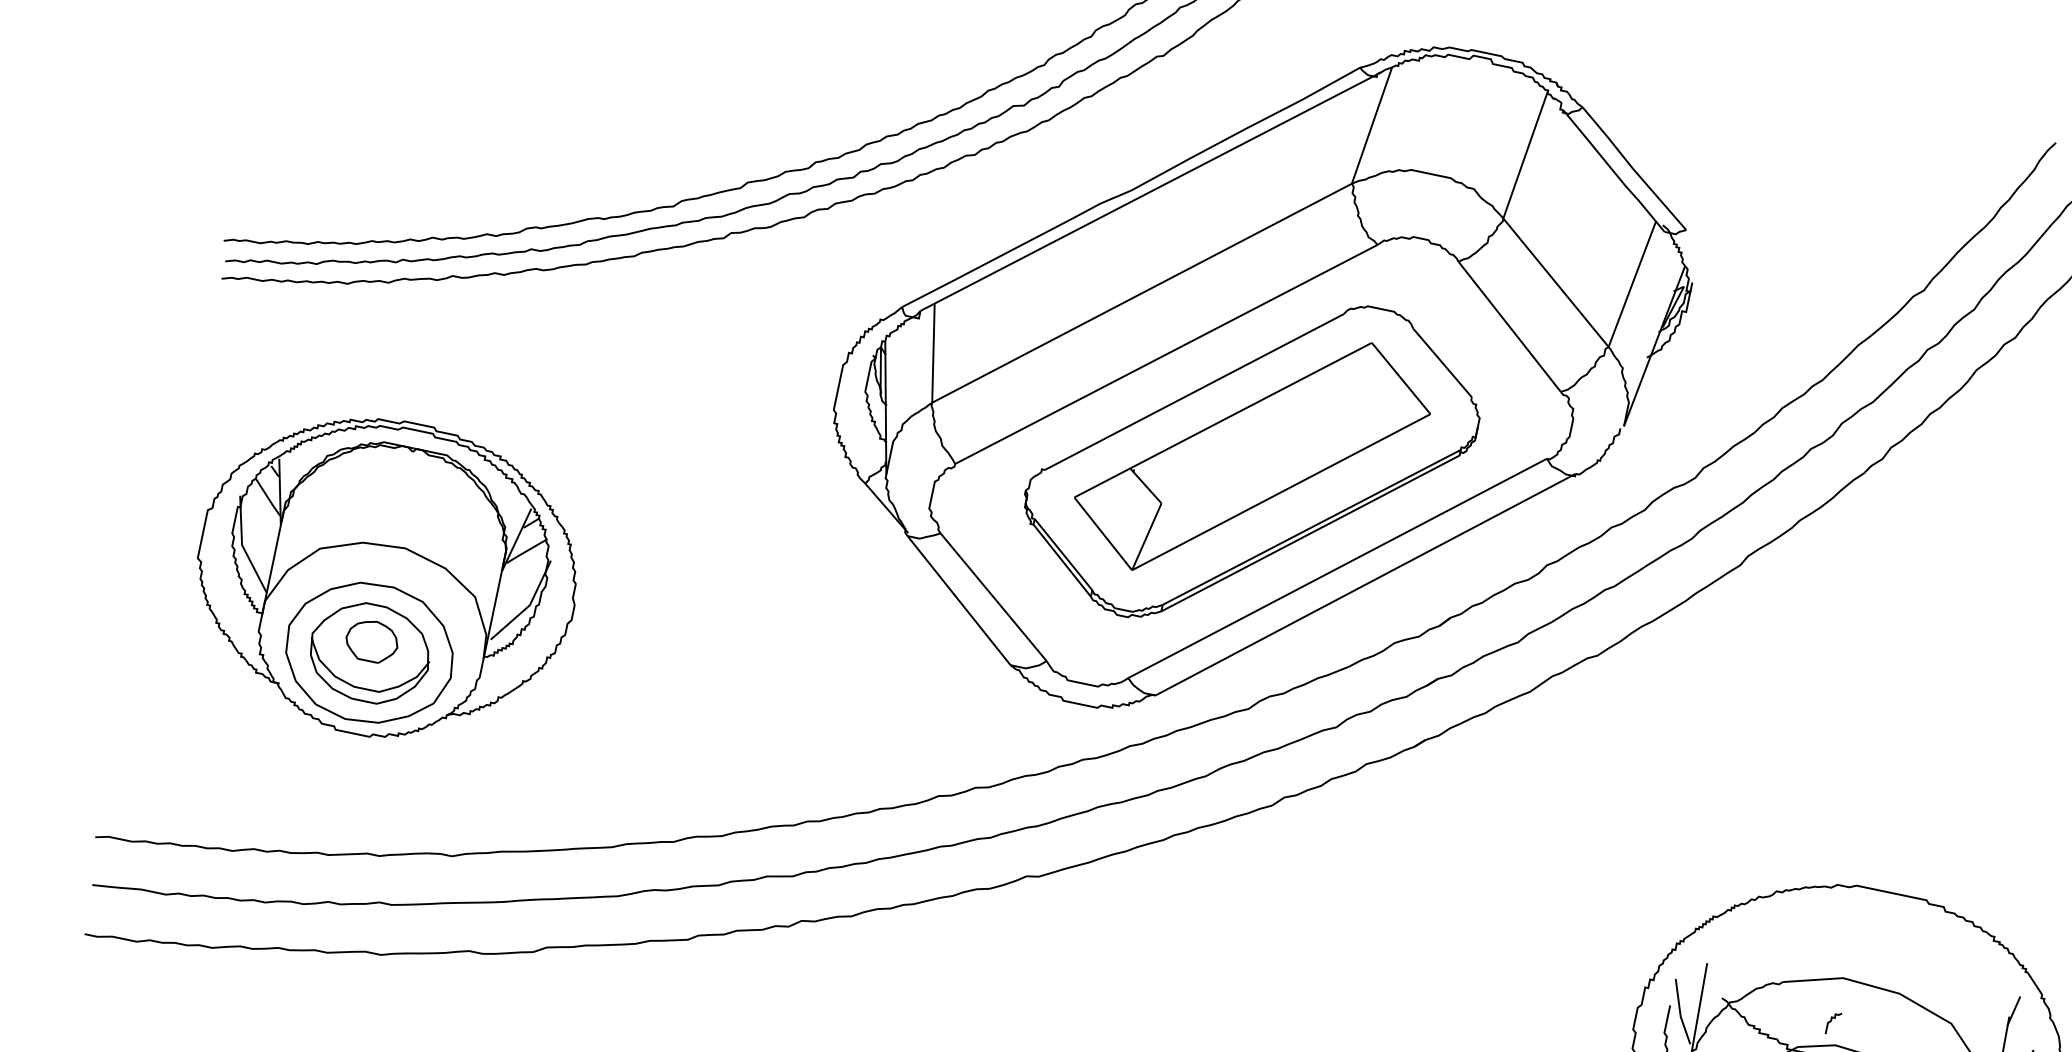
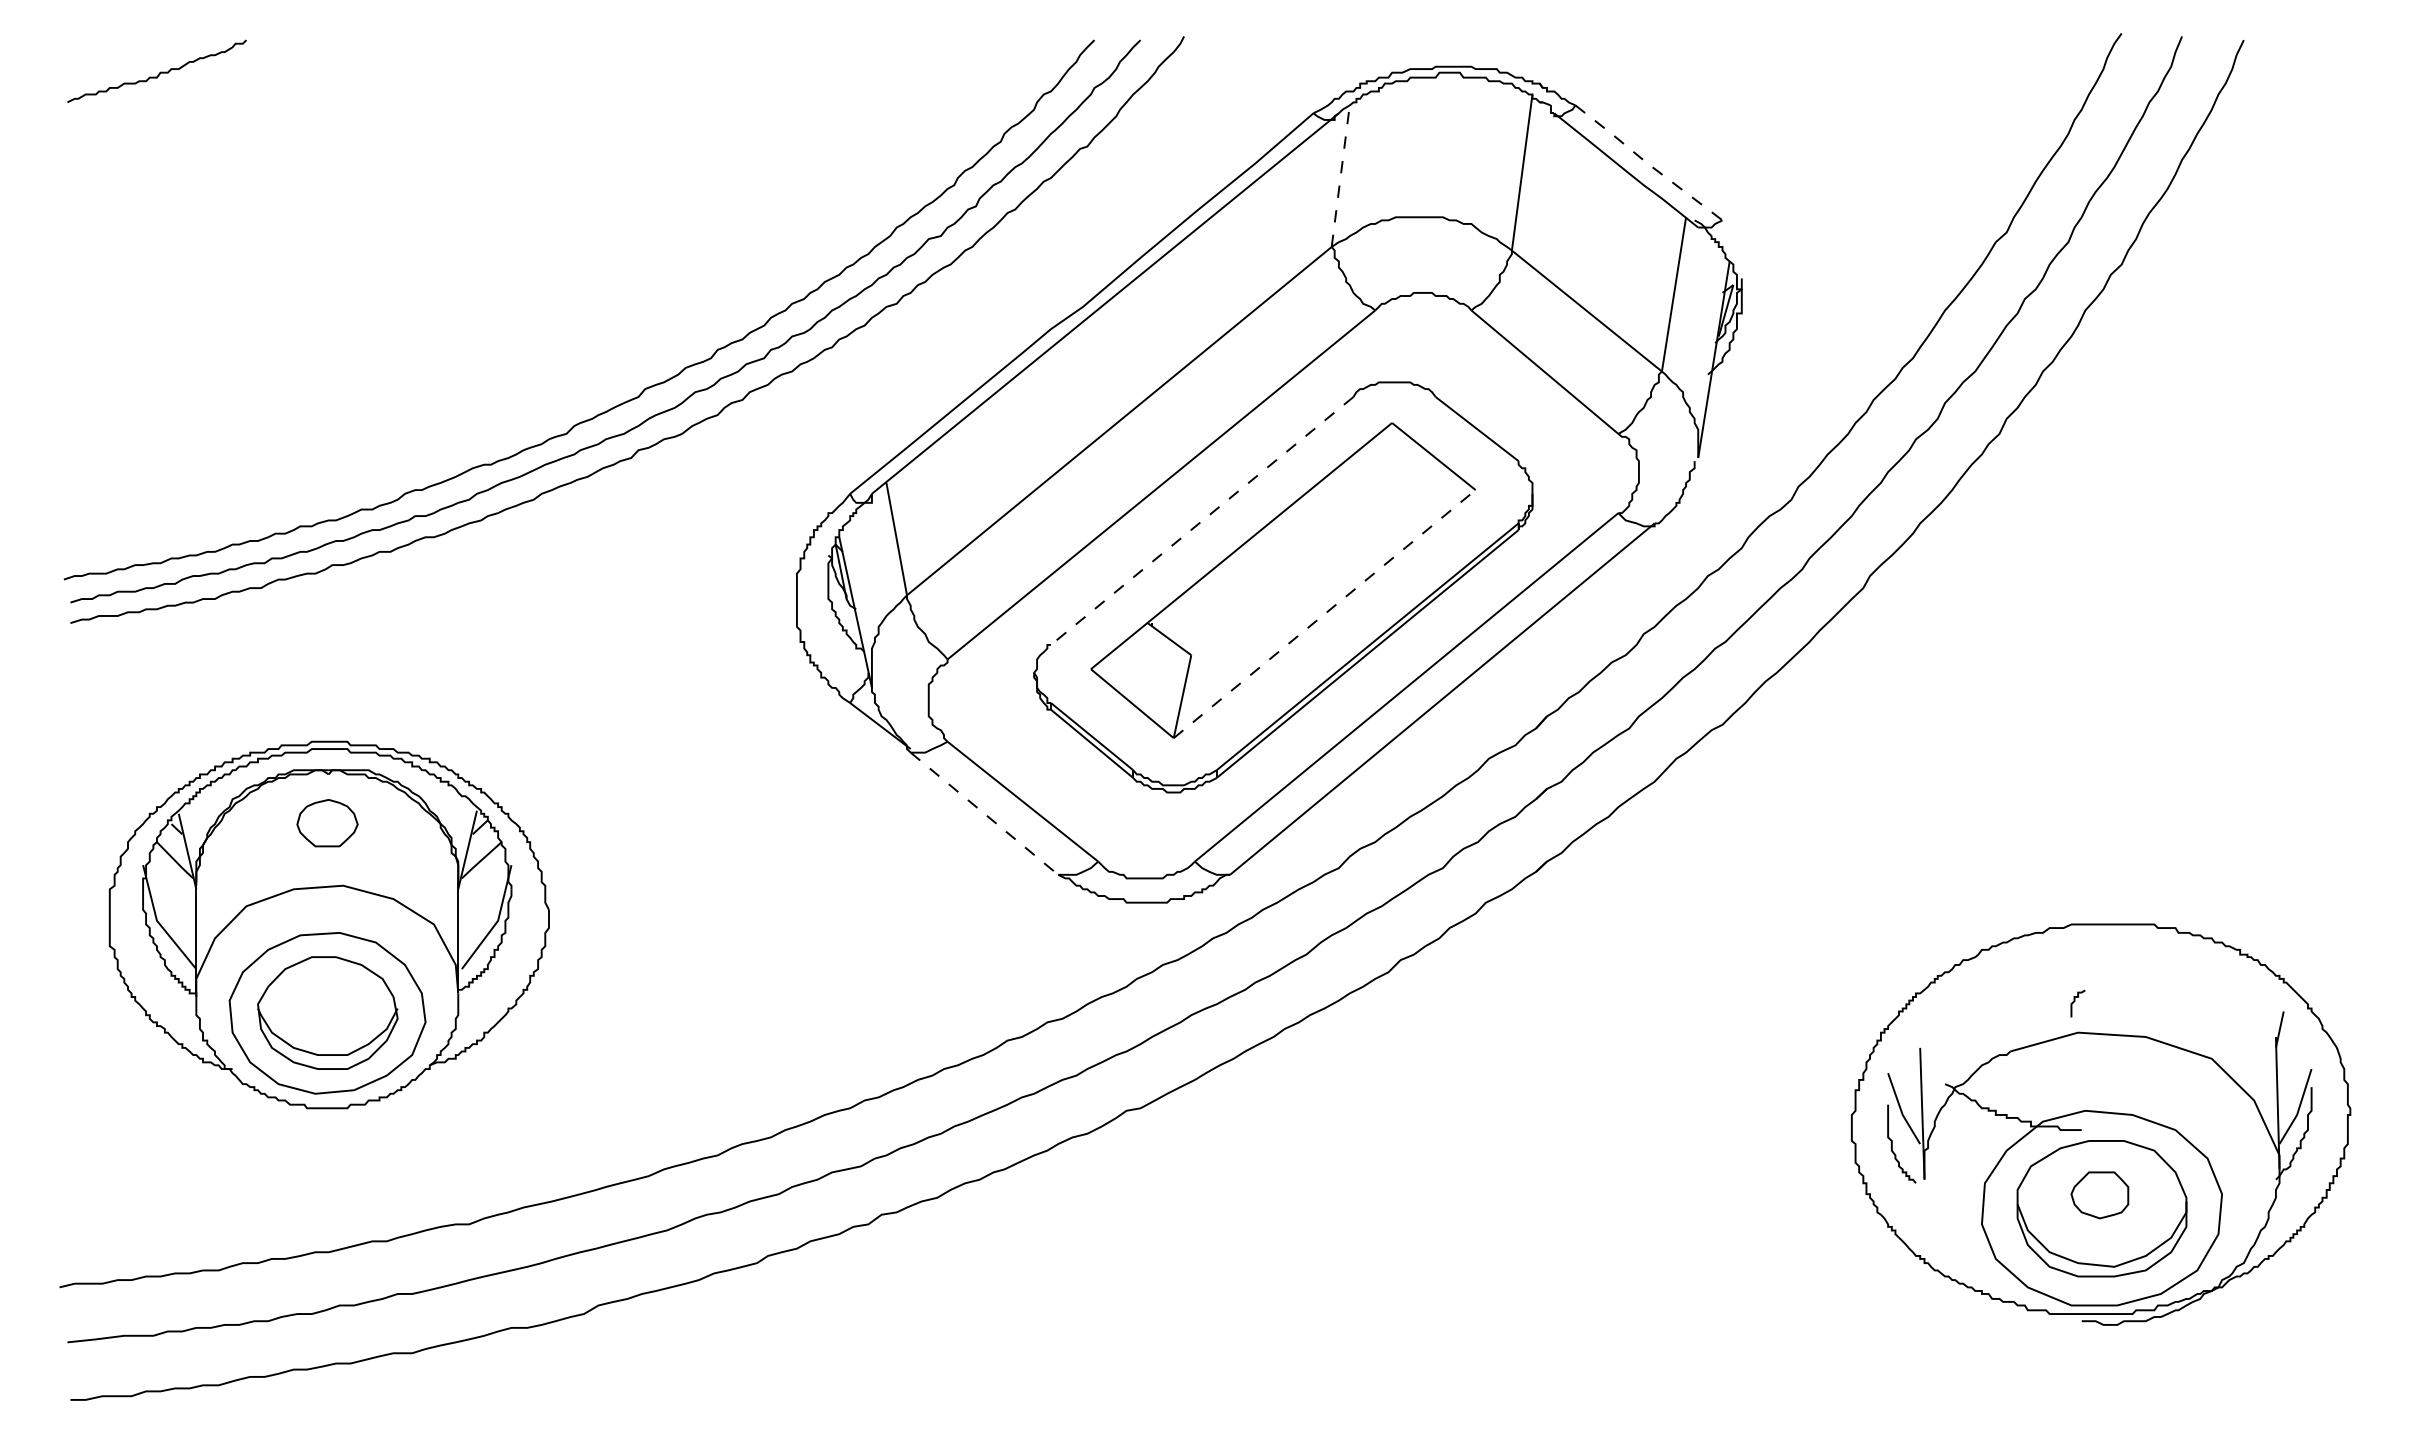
line: (1371, 124) -> (1340, 175), solid -> dashed
line: (1633, 168) -> (1647, 163), solid -> dashed
line: (1194, 391) -> (1202, 520), solid -> dashed
line: (1282, 491) -> (1325, 613), solid -> dashed
line: (959, 600) -> (984, 813), solid -> dashed
part: (372, 641) -> (327, 823), moved
curve: (1831, 1021) -> (2075, 1001), moved

